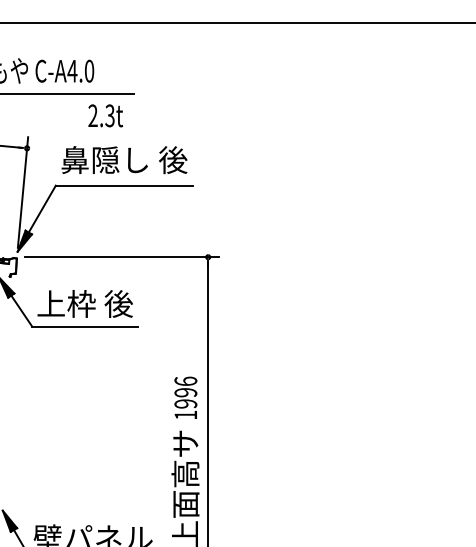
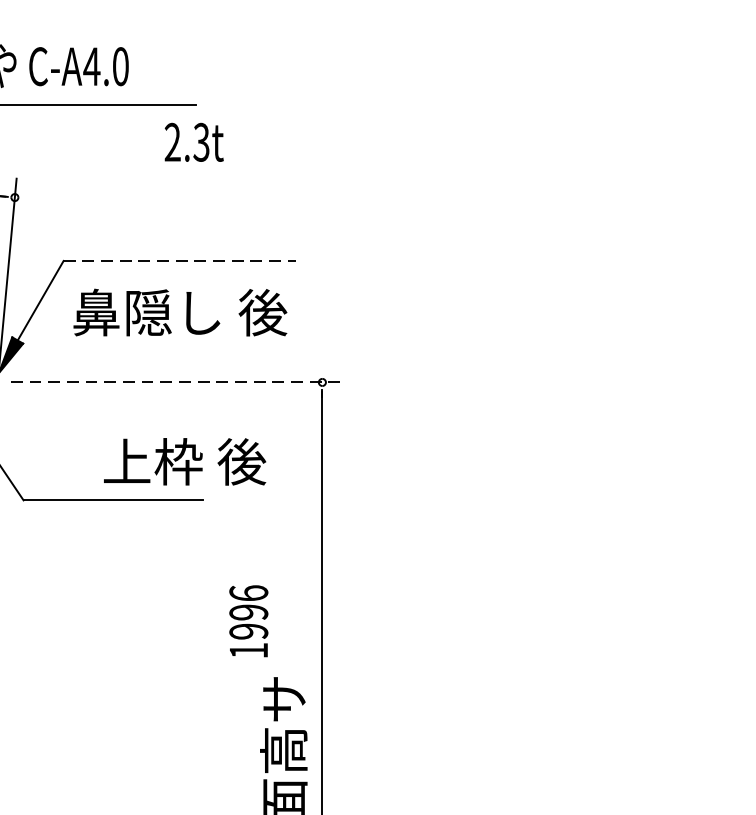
text: (105, 115) -> (193, 141), moved
text: (124, 160) -> (180, 313), moved
line: (124, 185) -> (180, 260), solid -> dashed
line: (122, 257) -> (176, 382), solid -> dashed
text: (84, 303) -> (183, 461), moved
text: (185, 397) -> (248, 620), moved

